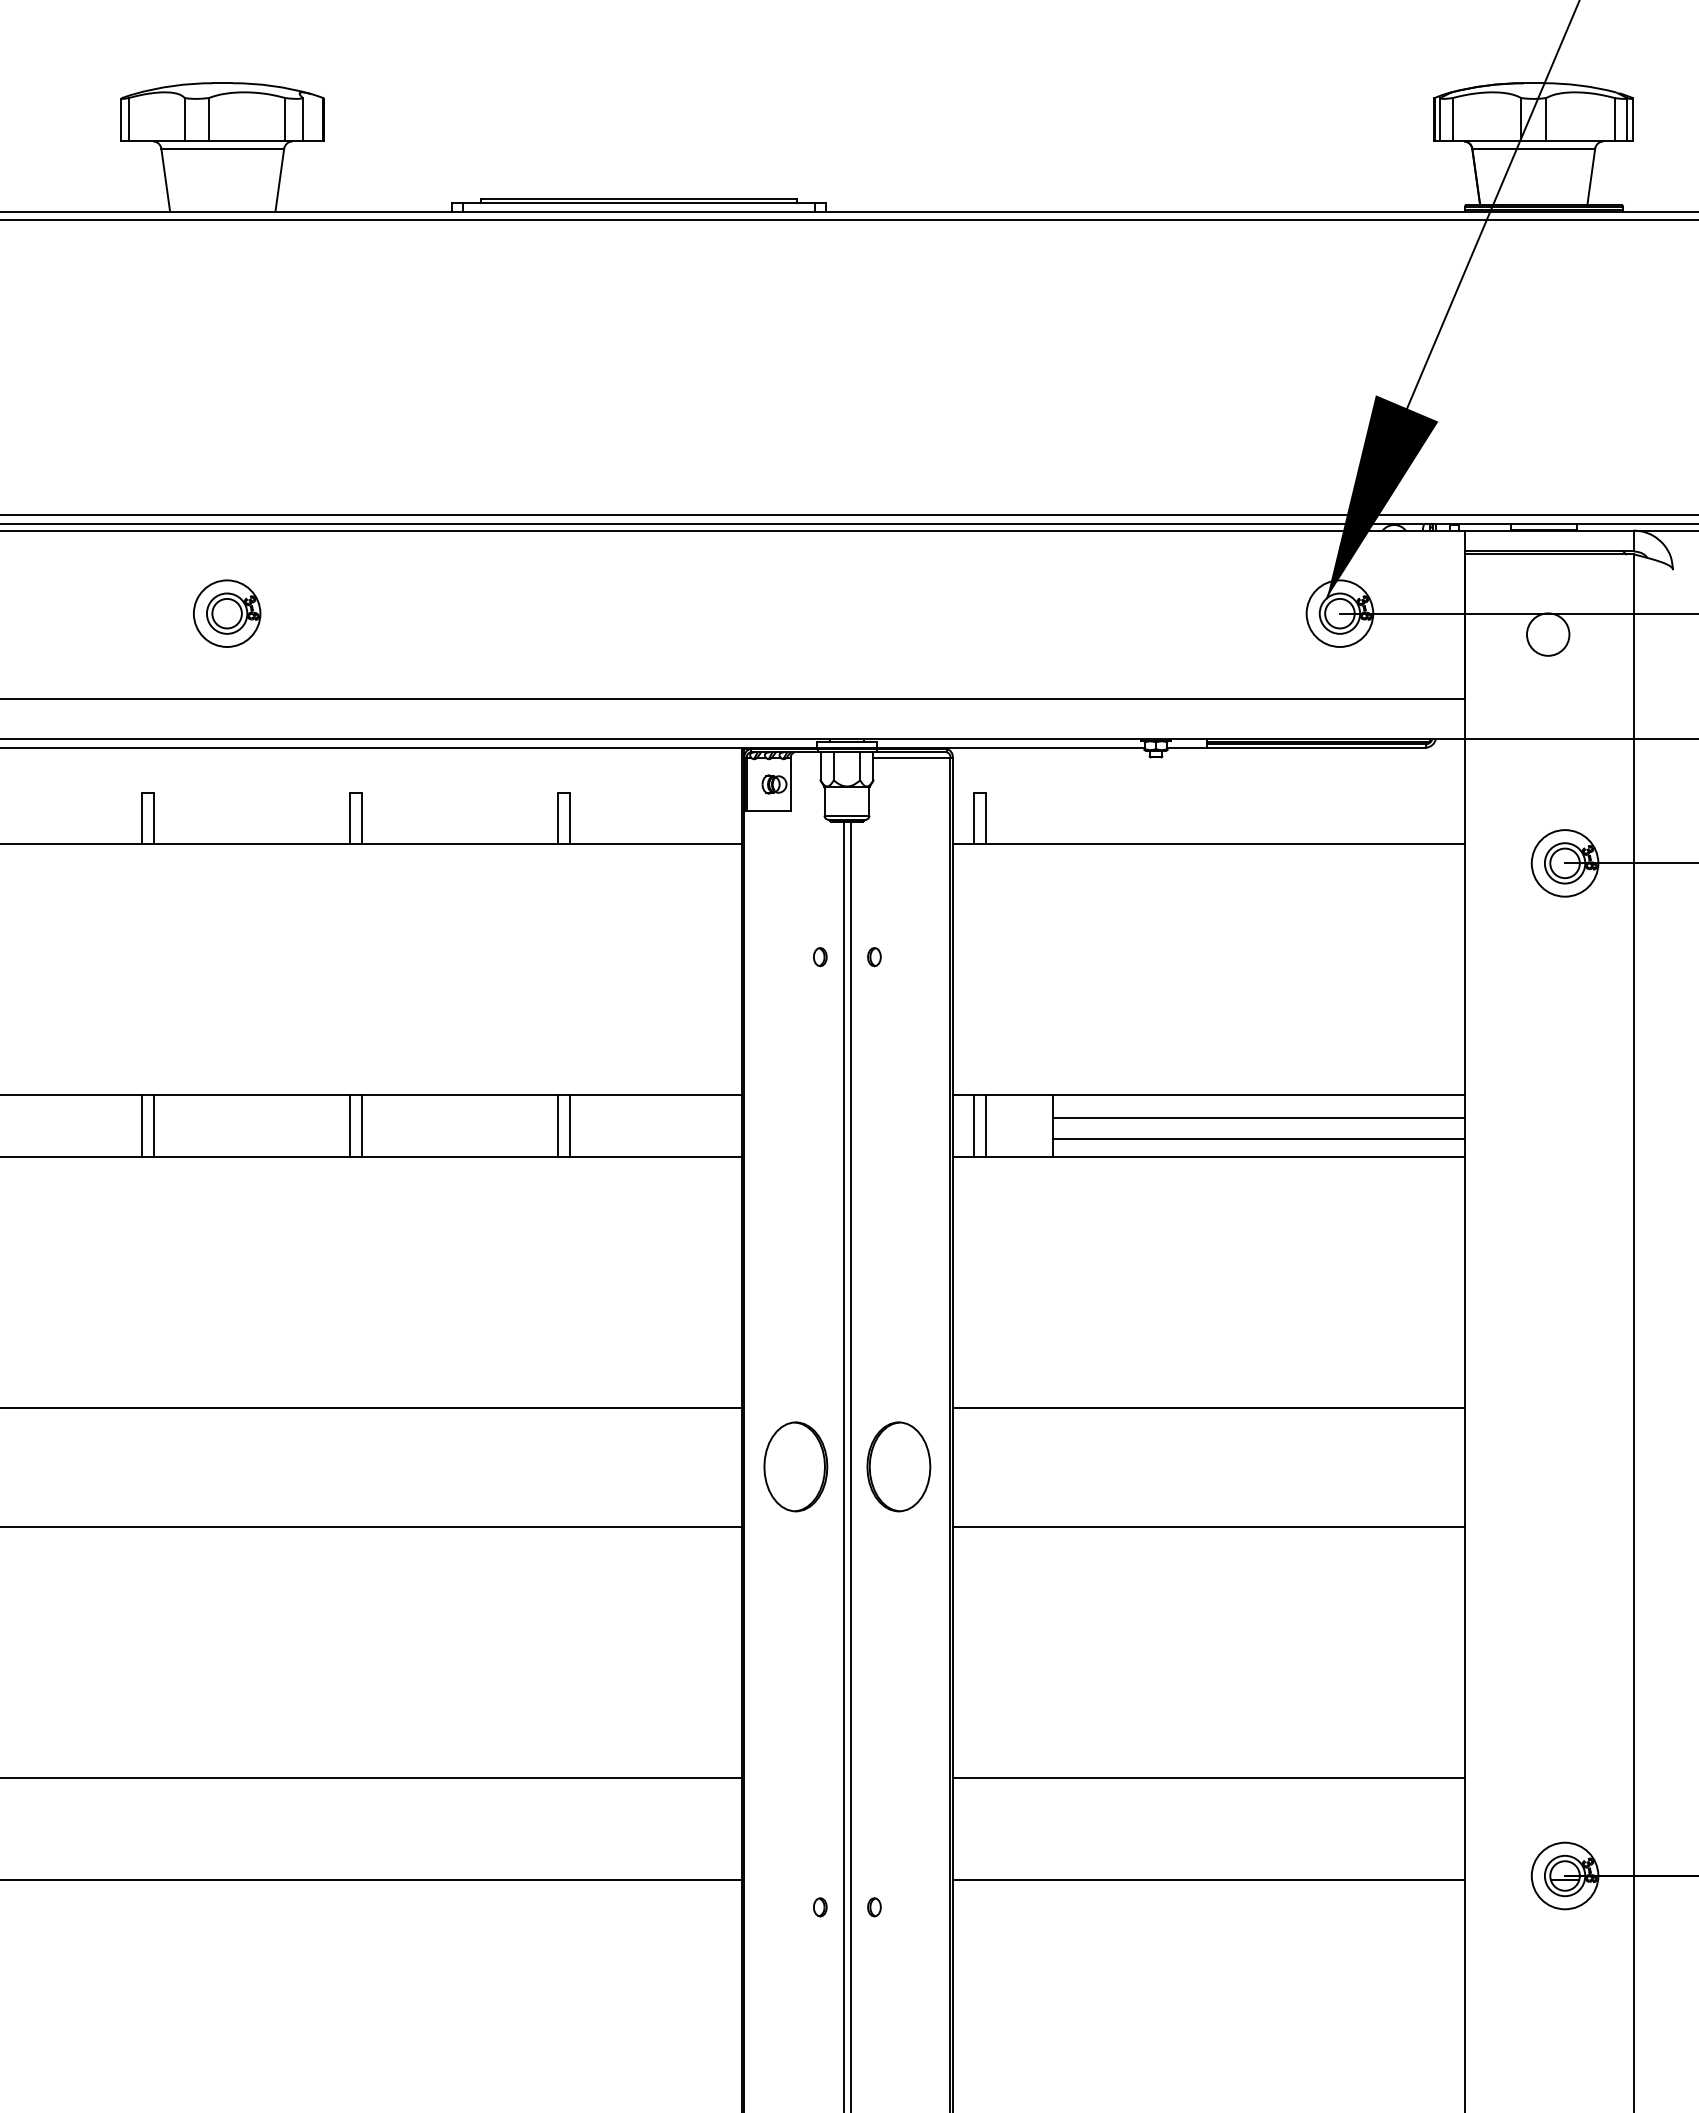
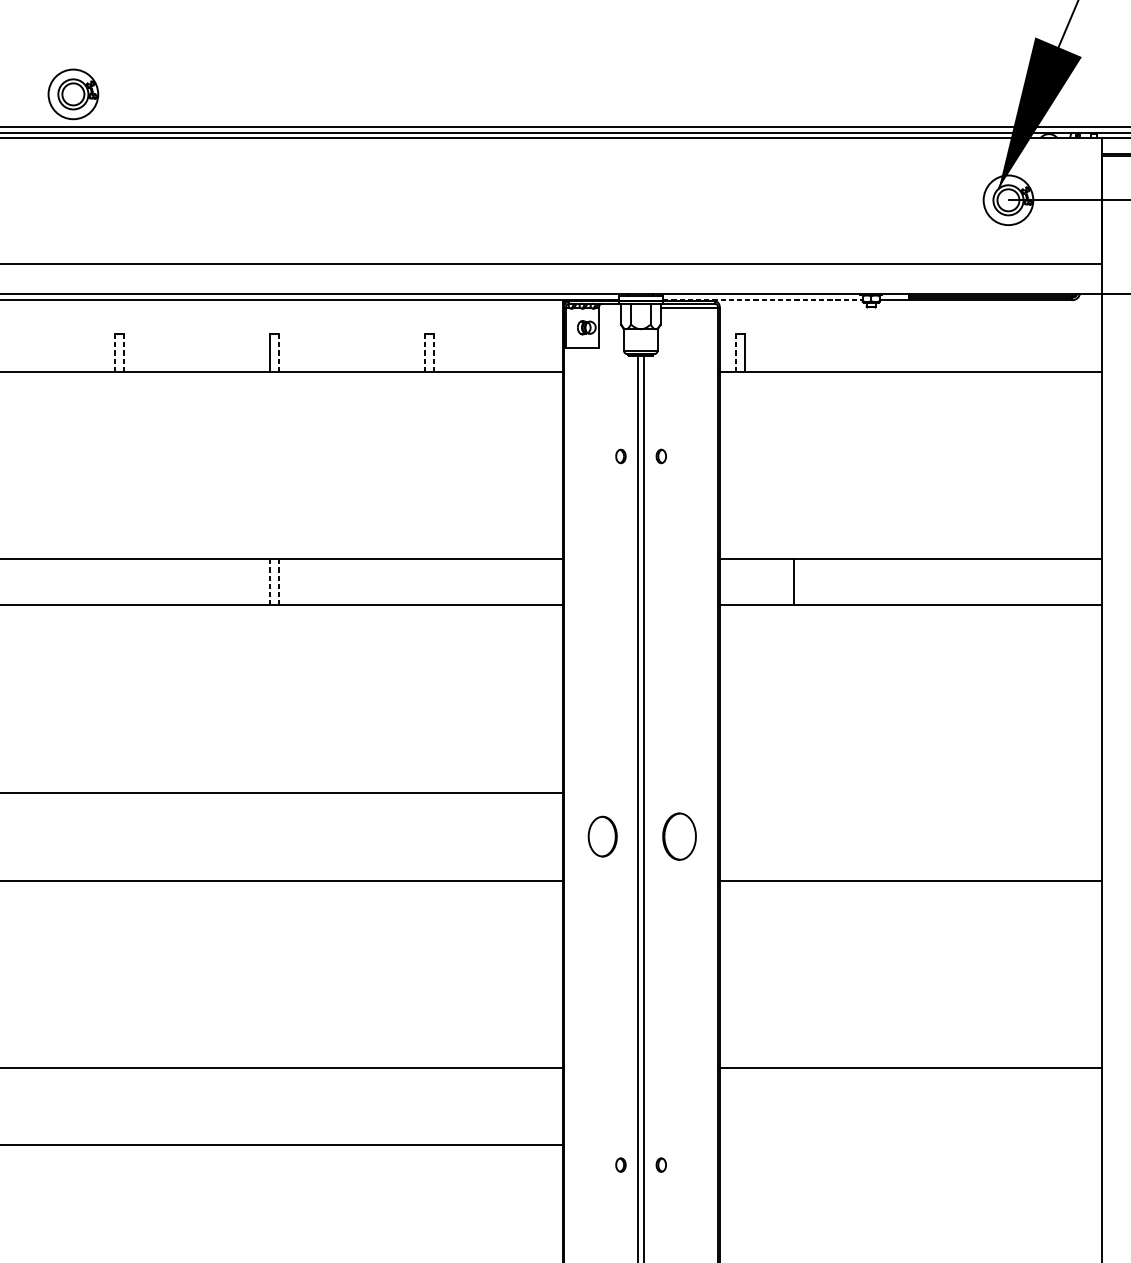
part: (227, 613) -> (73, 94), moved
line: (1010, 747) -> (762, 300), solid -> dashed
line: (141, 818) -> (114, 353), solid -> dashed
line: (154, 818) -> (124, 353), solid -> dashed
line: (362, 818) -> (279, 353), solid -> dashed
line: (557, 818) -> (424, 353), solid -> dashed
line: (570, 818) -> (434, 353), solid -> dashed
line: (973, 818) -> (735, 353), solid -> dashed
line: (1258, 1118) -> (947, 576), removed
line: (141, 1125) -> (114, 582), removed
line: (154, 1125) -> (124, 582), removed
line: (349, 1125) -> (269, 582), solid -> dashed
line: (362, 1125) -> (279, 582), solid -> dashed
line: (557, 1125) -> (424, 582), removed
line: (570, 1125) -> (434, 582), removed
line: (973, 1125) -> (735, 582), removed
line: (986, 1125) -> (744, 582), removed
line: (1258, 1138) -> (947, 591), removed
line: (1208, 1407) -> (910, 792), removed
part: (795, 1466) -> (602, 836), size x0.6
part: (898, 1466) -> (679, 836), size x0.7
line: (1208, 1879) -> (910, 1144), removed

